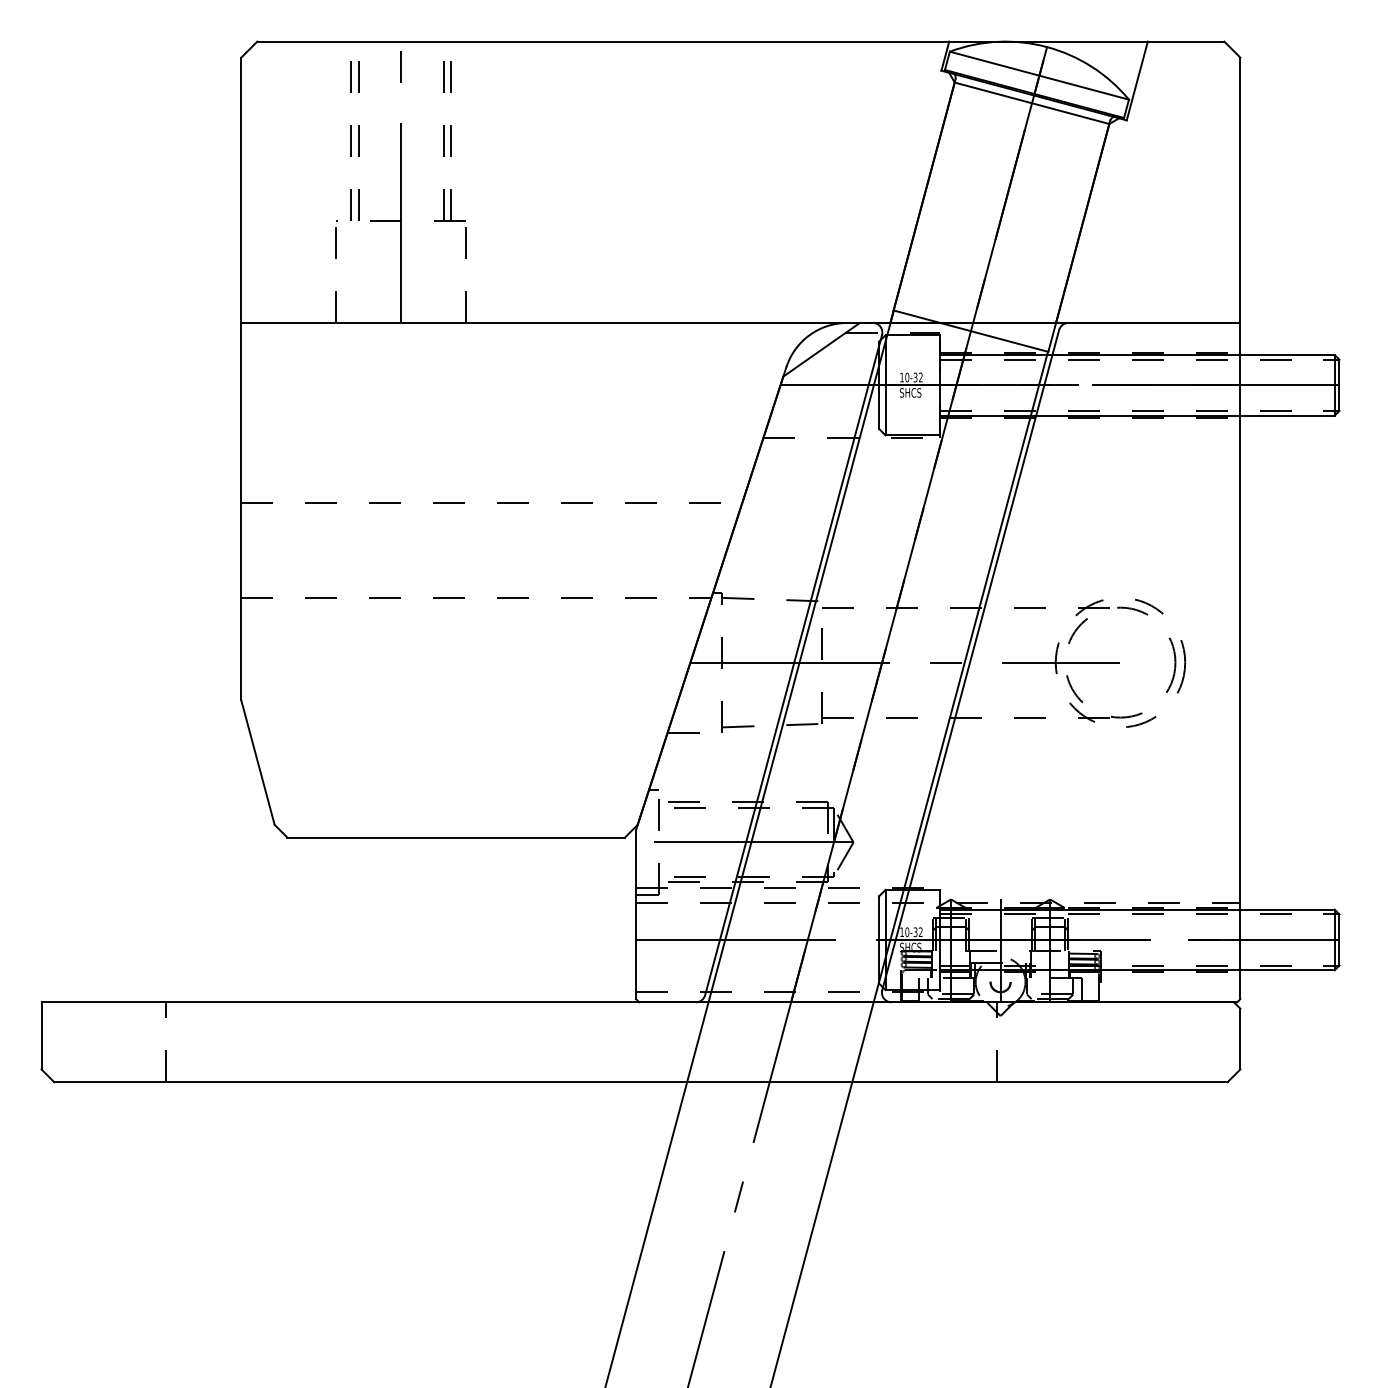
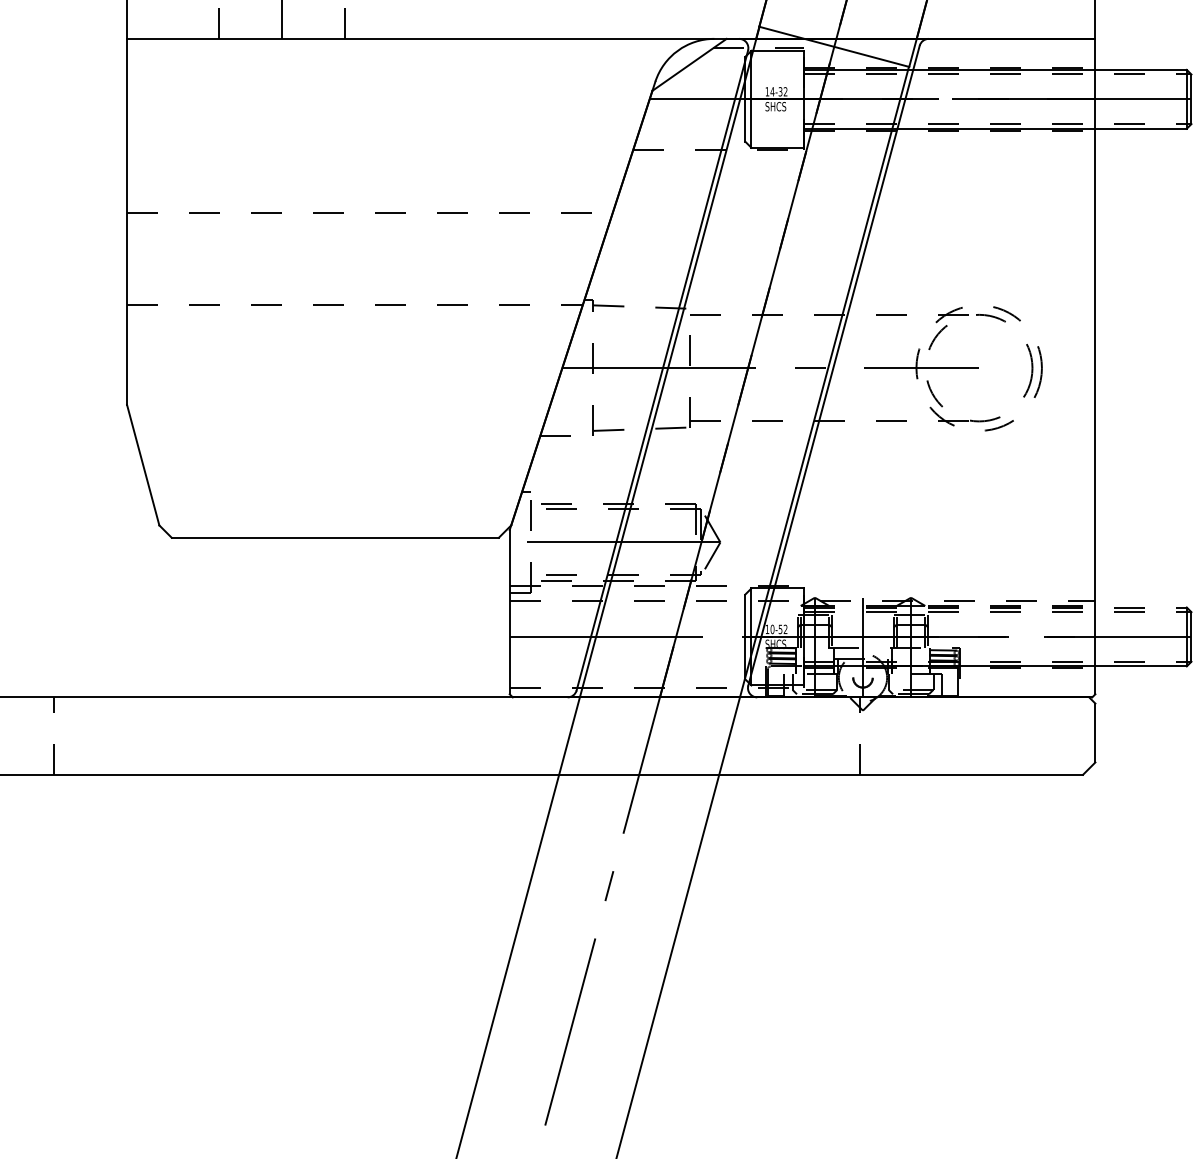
text: (907, 377) -> (772, 91), 10-32 -> 14-32
line: (1137, 909) -> (995, 607), solid -> dashed
text: (915, 931) -> (780, 628), 10-32 -> 10-52

